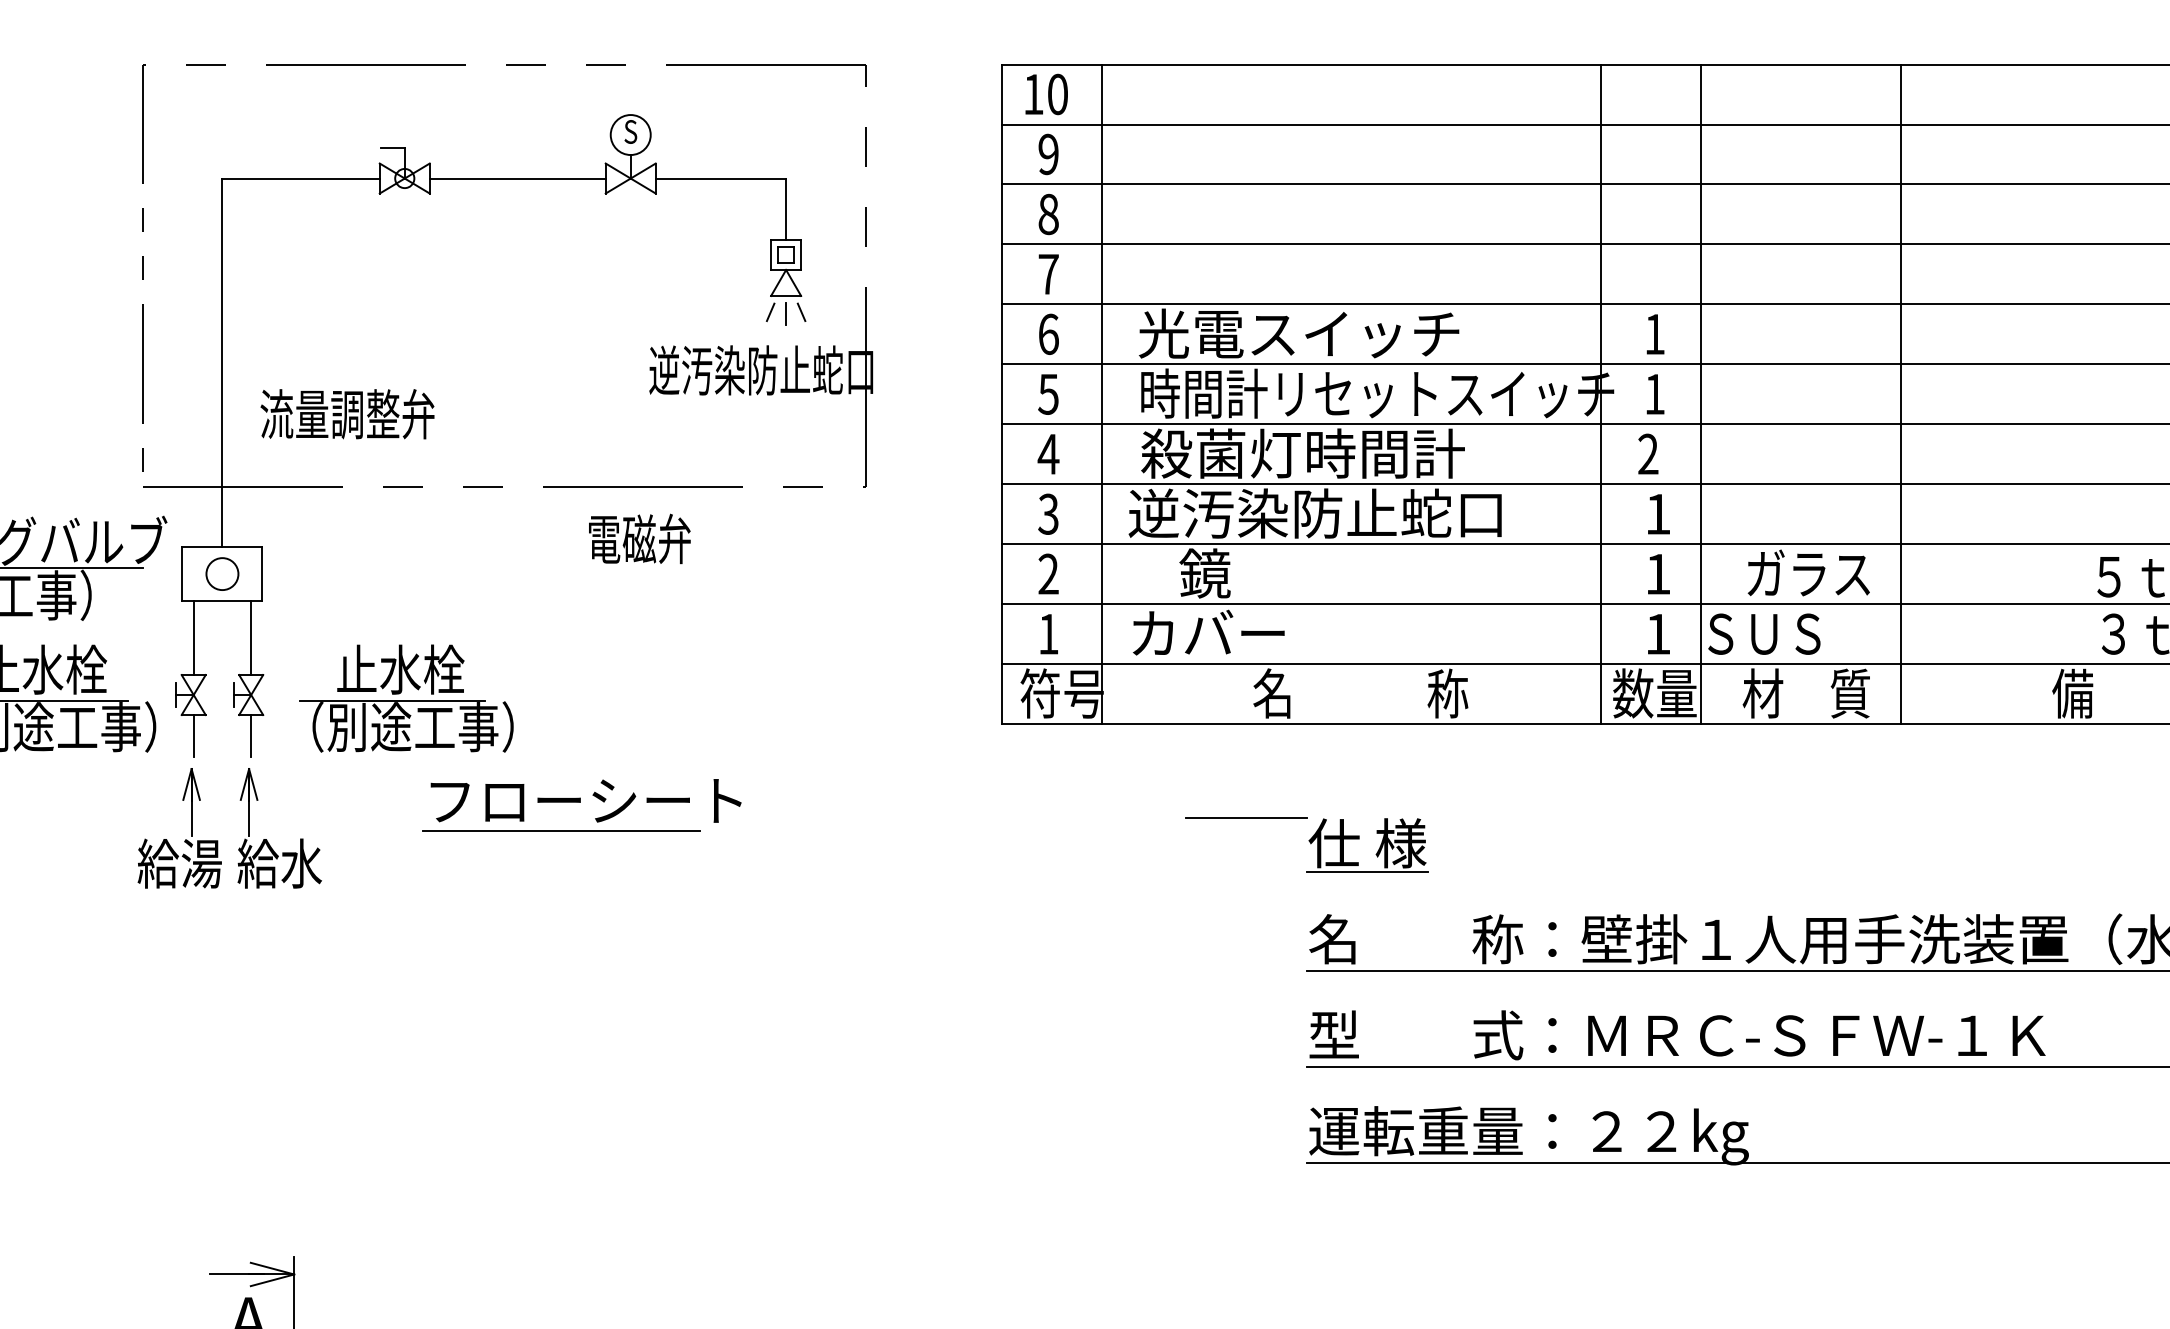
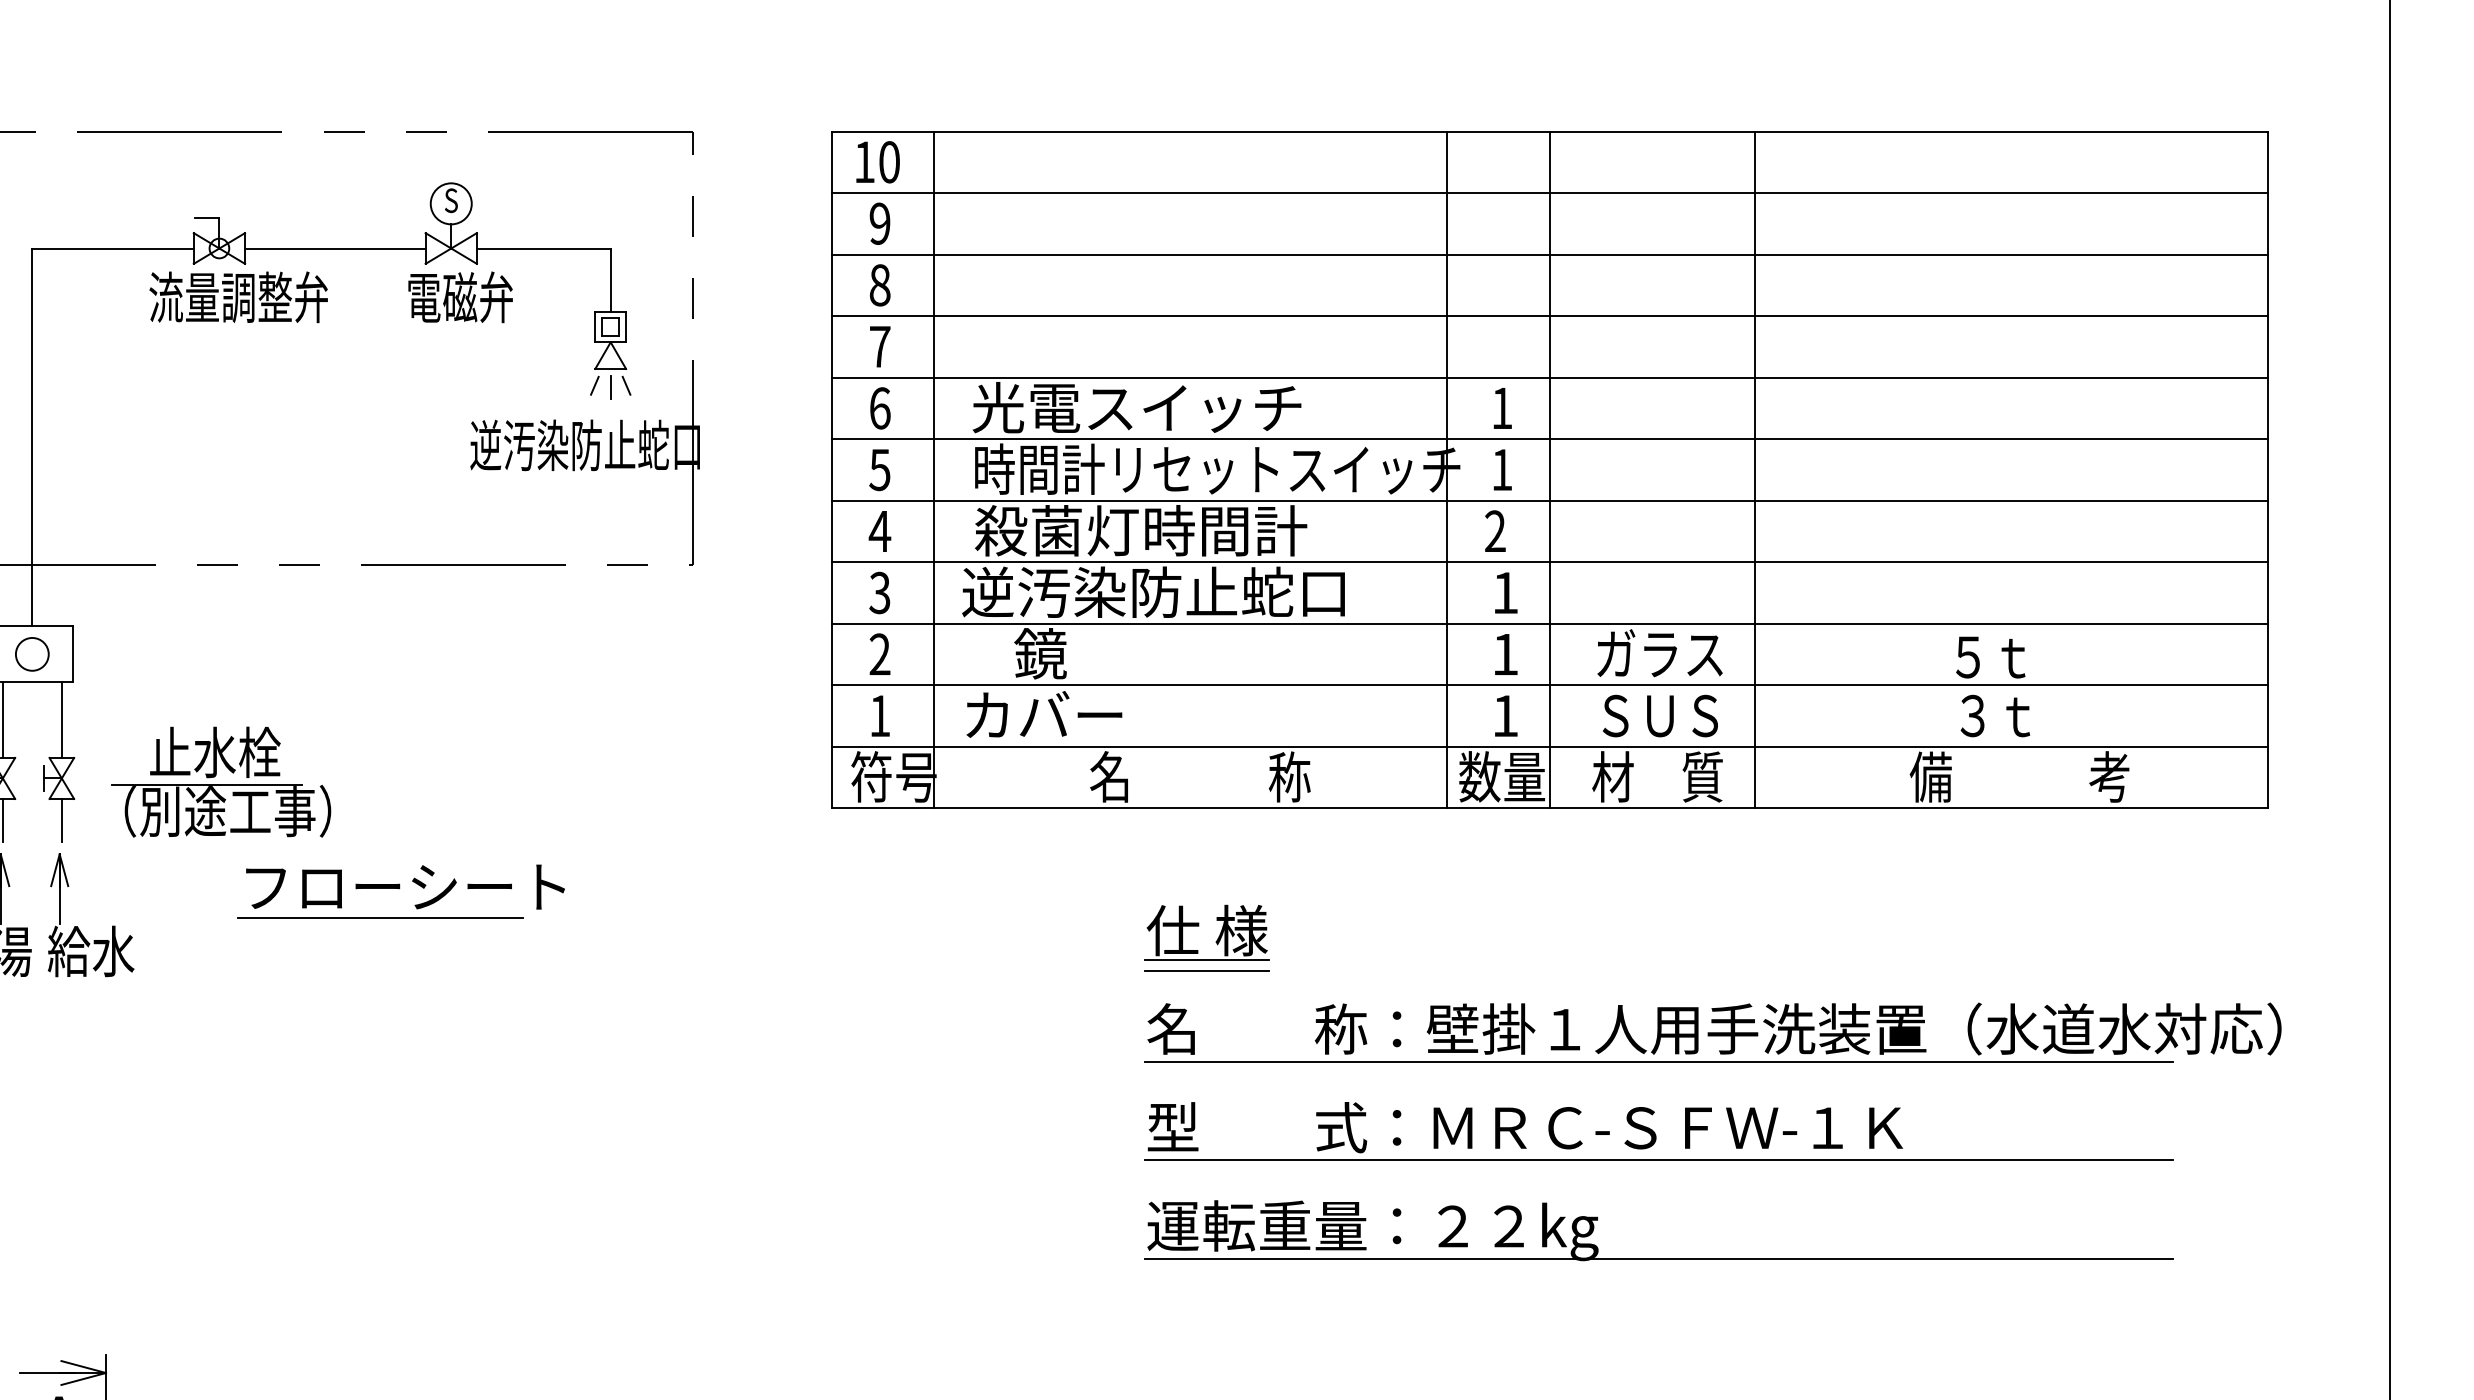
text: (347, 414) -> (238, 297), moved
text: (639, 539) -> (460, 297), moved
text: (1764, 633) -> (1660, 715), moved
line: (1245, 816) -> (1206, 970), moved

